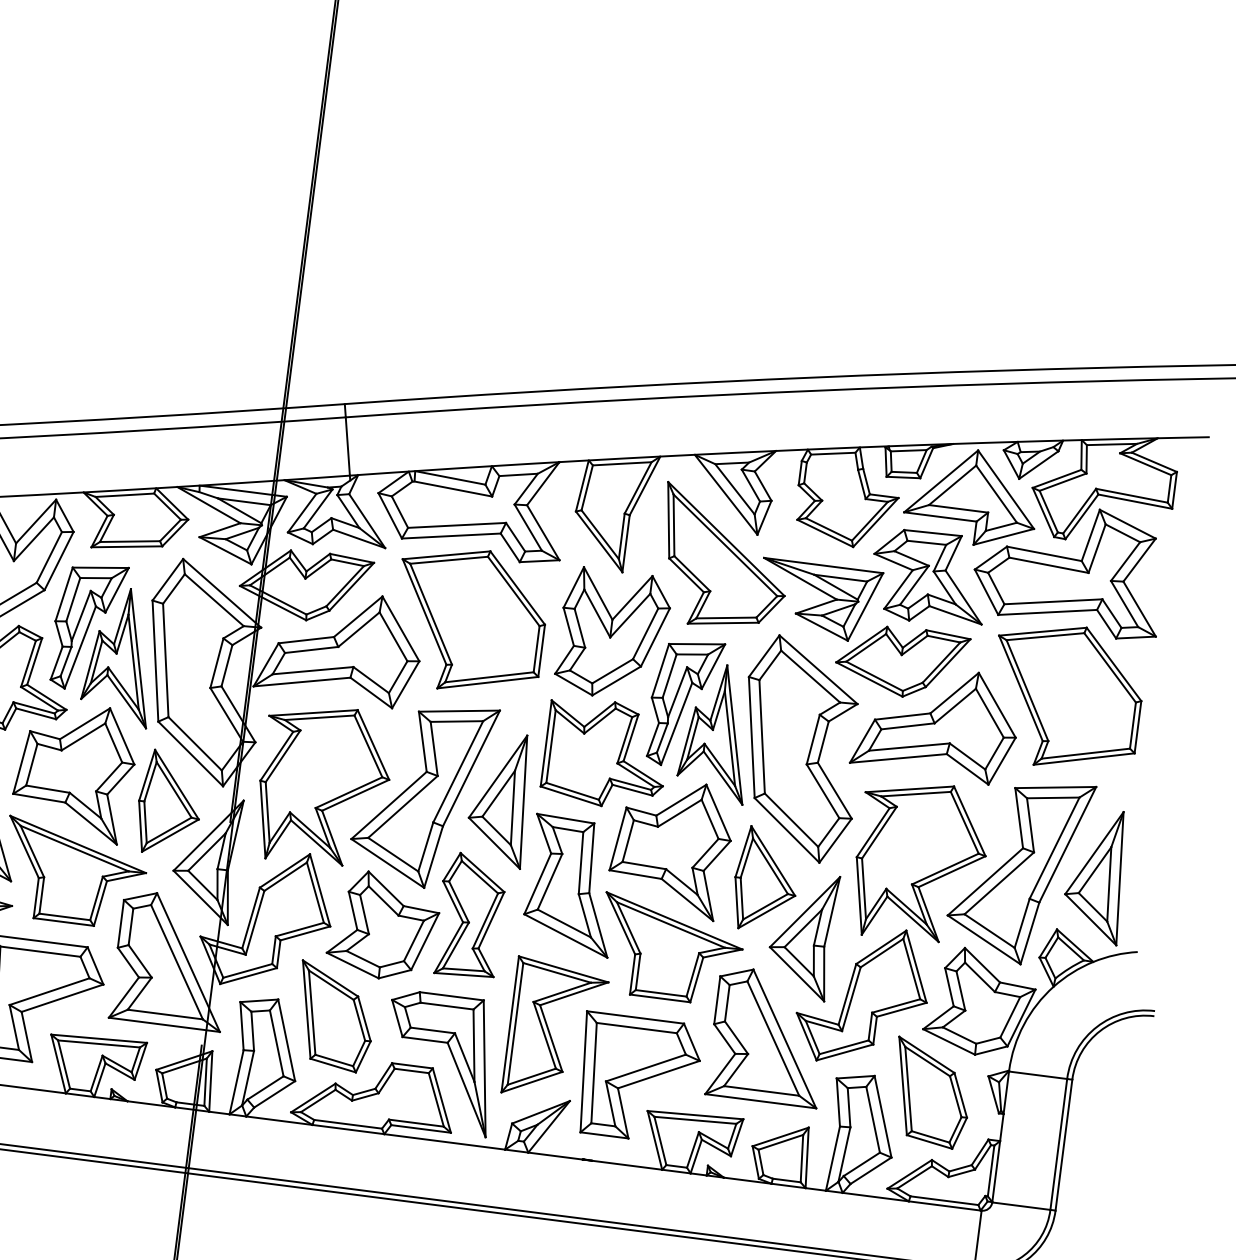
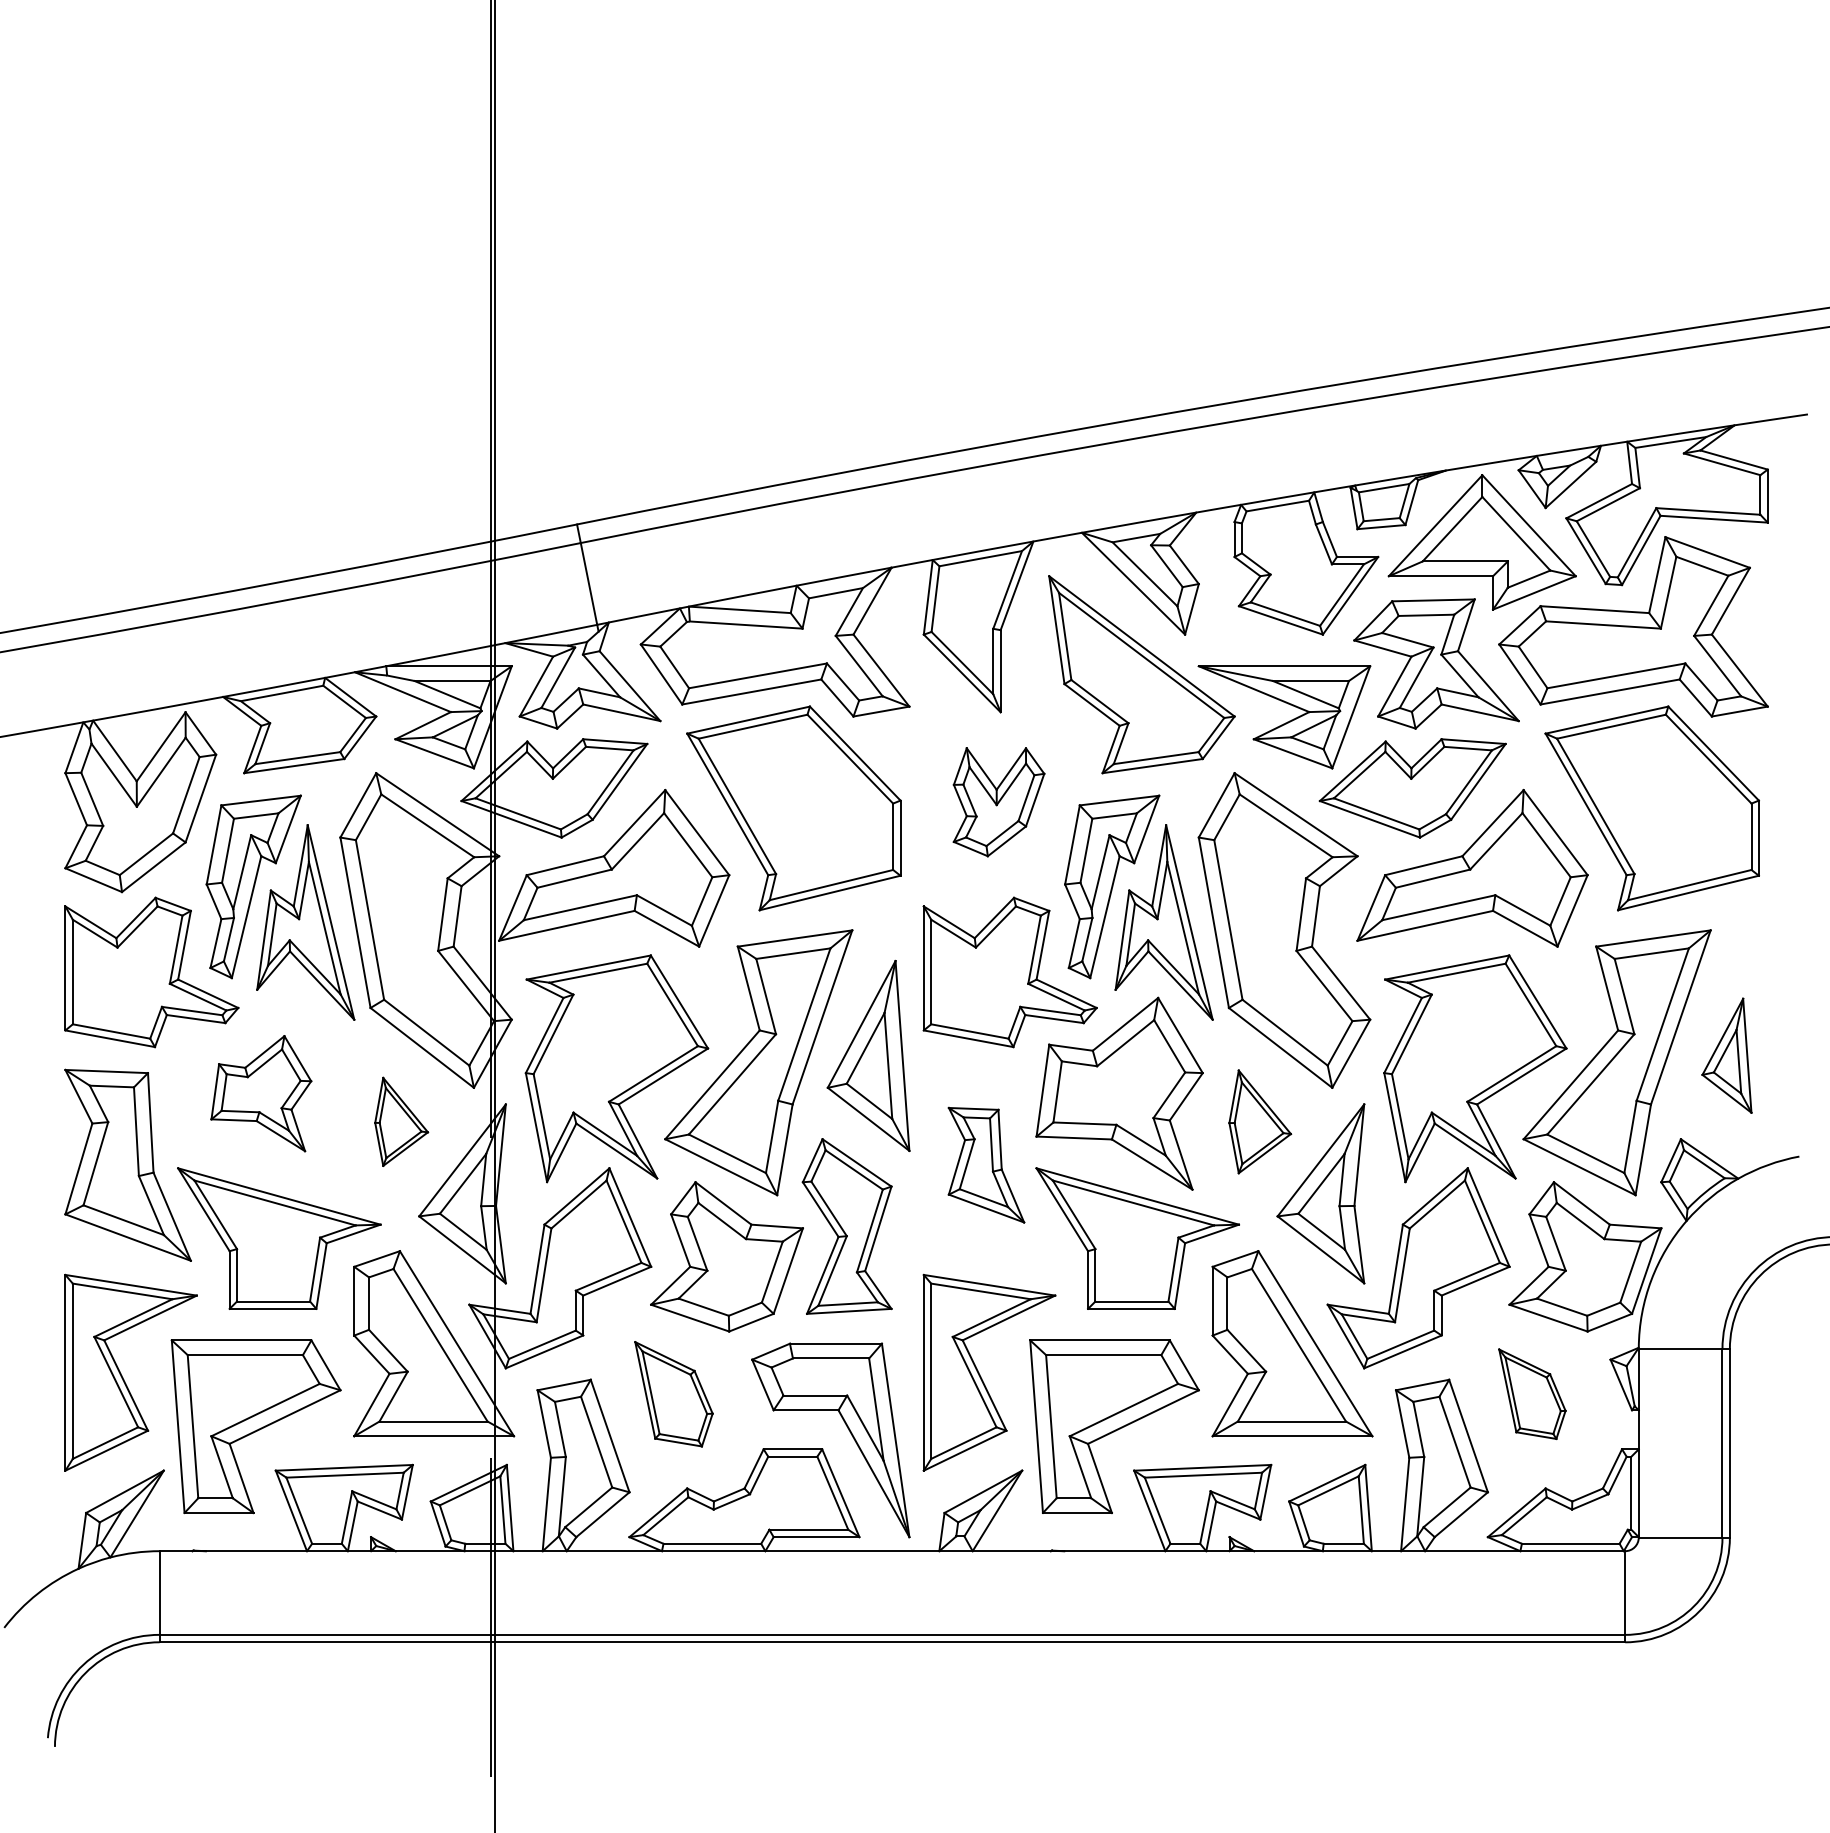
part: (612, 634) -> (998, 802), size x0.6
part: (74, 771) -> (261, 1093), size x0.6
part: (169, 803) -> (401, 1121), size x0.6
part: (1096, 875) -> (1726, 1055), size x0.6
part: (766, 879) -> (1260, 1121), size x0.7
part: (572, 885) -> (986, 1164), size x0.6
part: (334, 1016) -> (673, 1393), size x0.7
part: (931, 1092) -> (1532, 1393), size x0.6

